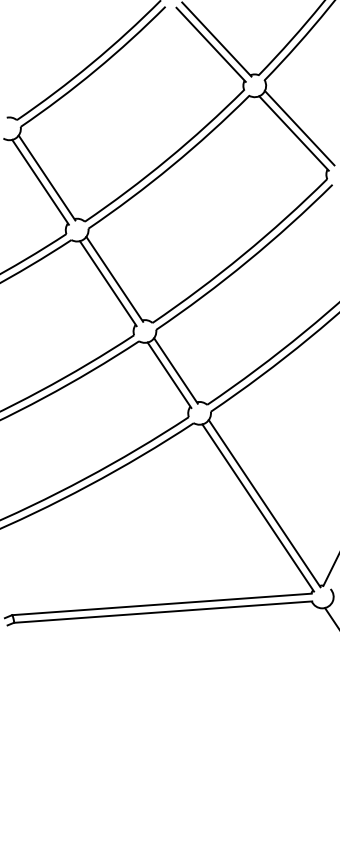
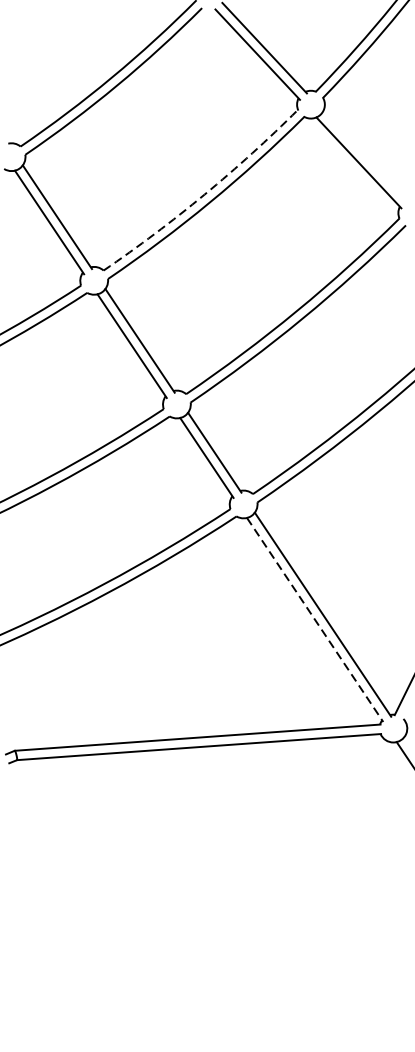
line: (299, 127) -> (365, 155), removed
arc: (167, 159) -> (204, 194), solid -> dashed
line: (258, 508) -> (315, 620), solid -> dashed

